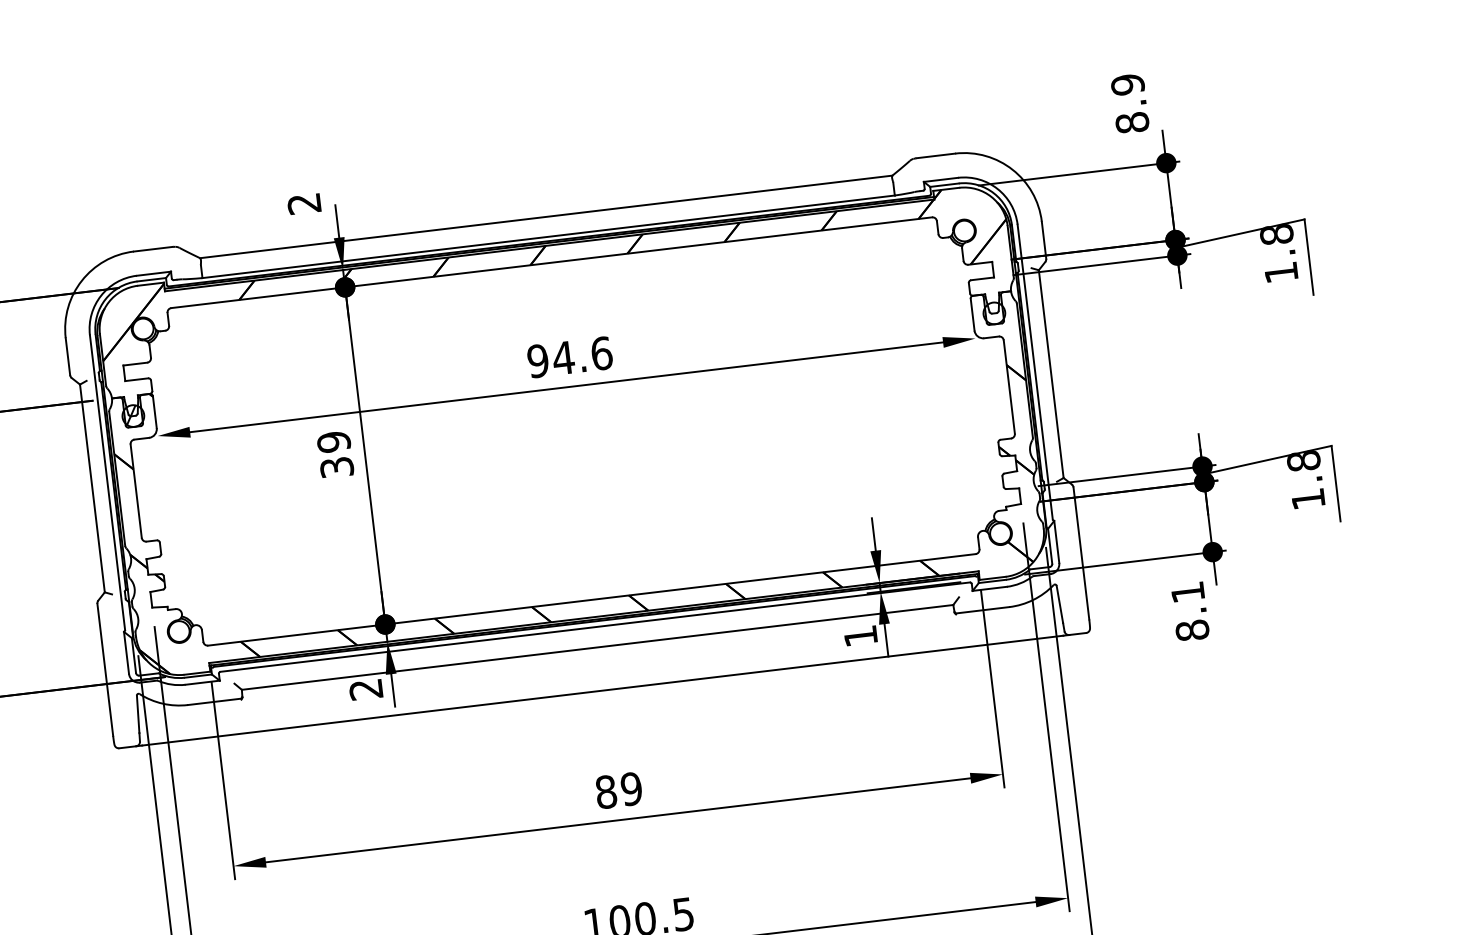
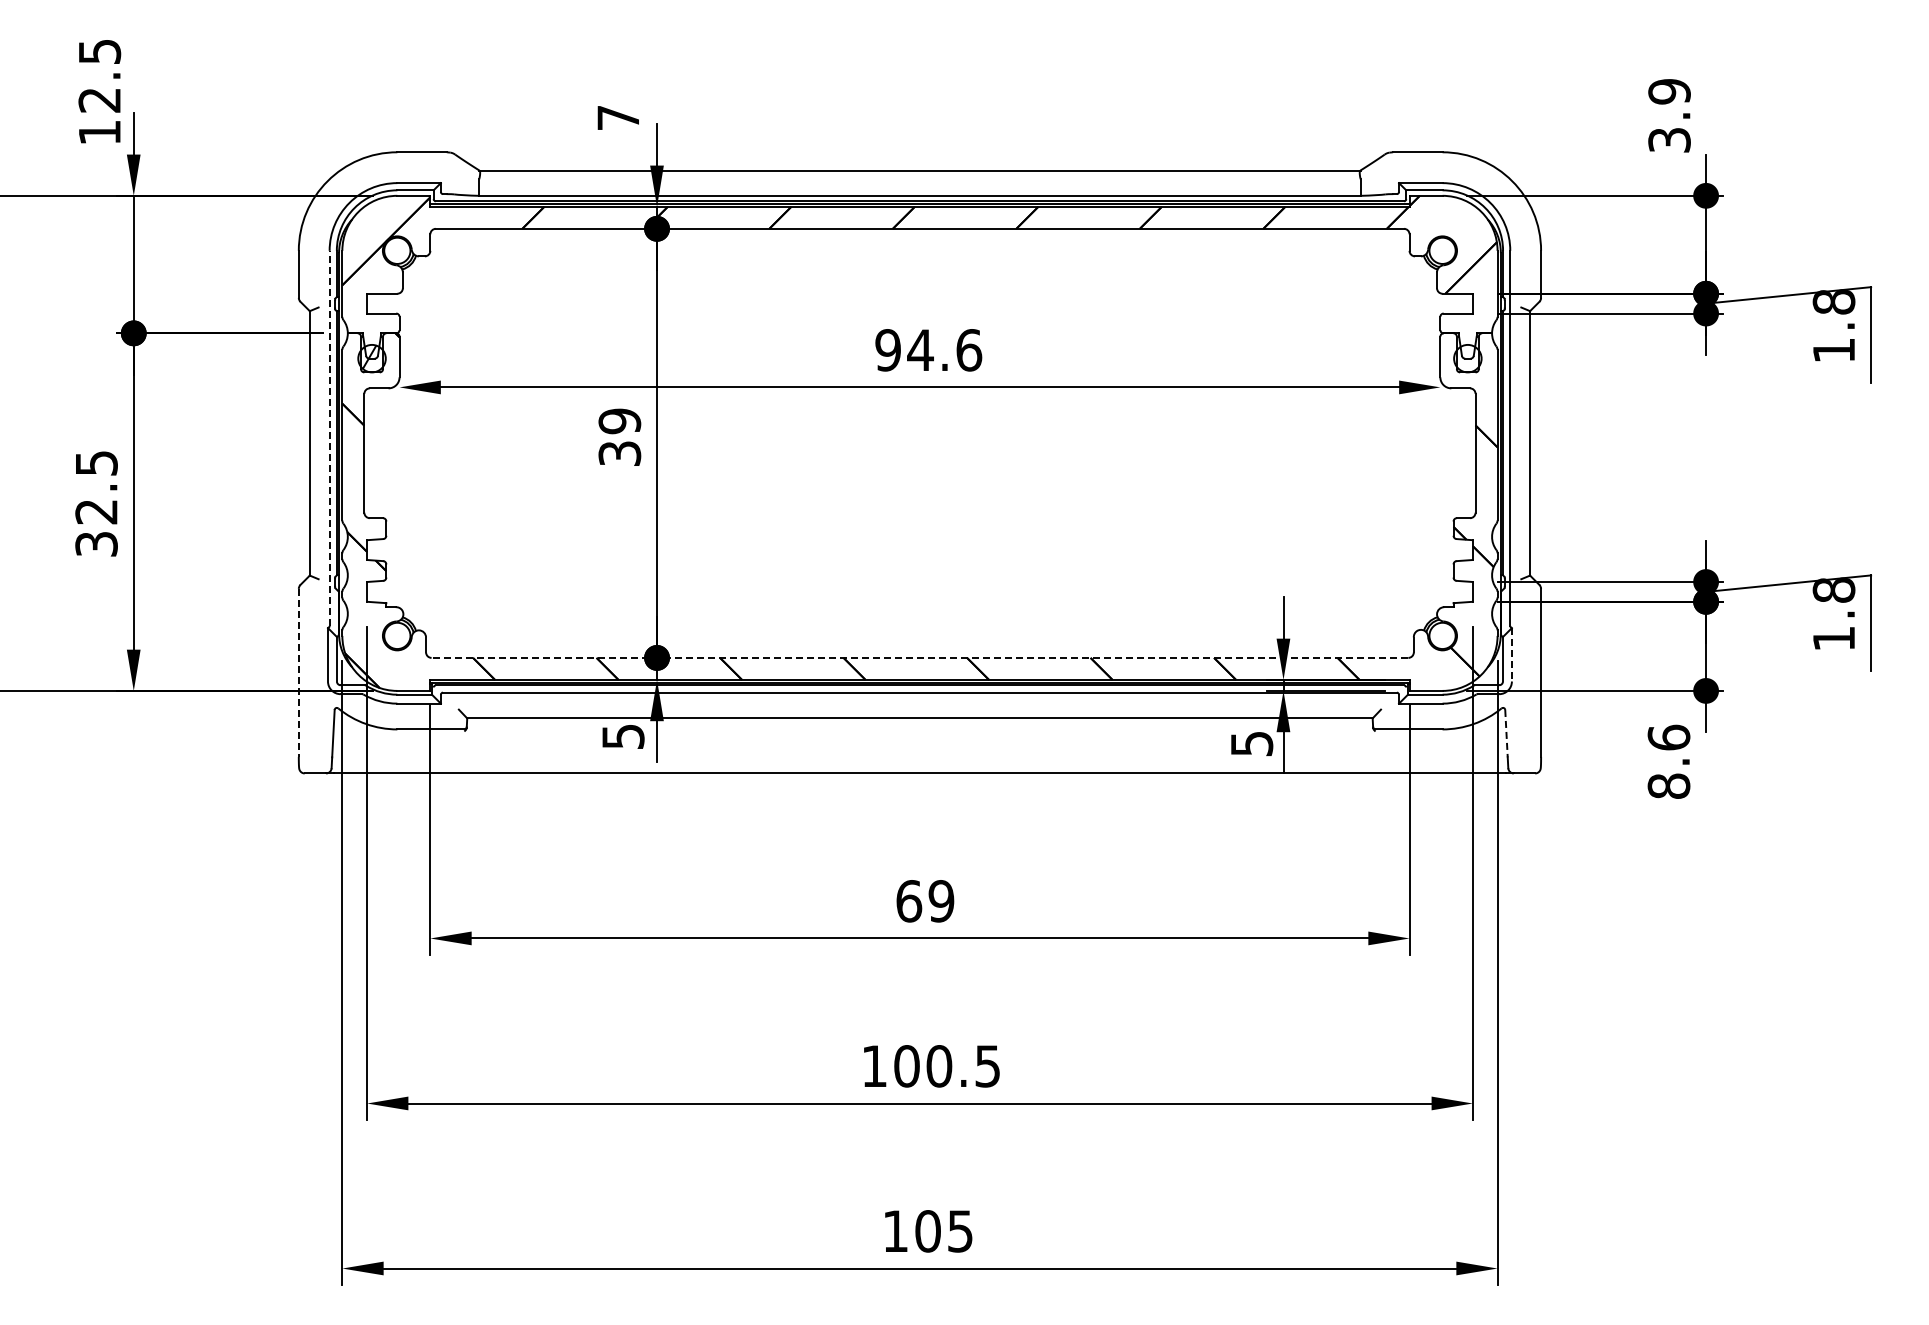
text: (1132, 122) -> (1669, 139), 8.9 -> 3.9
text: (303, 204) -> (617, 118), 2 -> 7
line: (107, 482) -> (329, 438), solid -> dashed
line: (1056, 541) -> (1511, 654), solid -> dashed
text: (1187, 592) -> (1668, 737), 8.1 -> 8.6
line: (591, 599) -> (919, 657), solid -> dashed
line: (1059, 604) -> (1506, 733), solid -> dashed
text: (861, 636) -> (1252, 744), 1 -> 5
line: (105, 670) -> (298, 673), solid -> dashed
text: (366, 690) -> (623, 737), 2 -> 5
text: (606, 792) -> (909, 901), 89 -> 69

